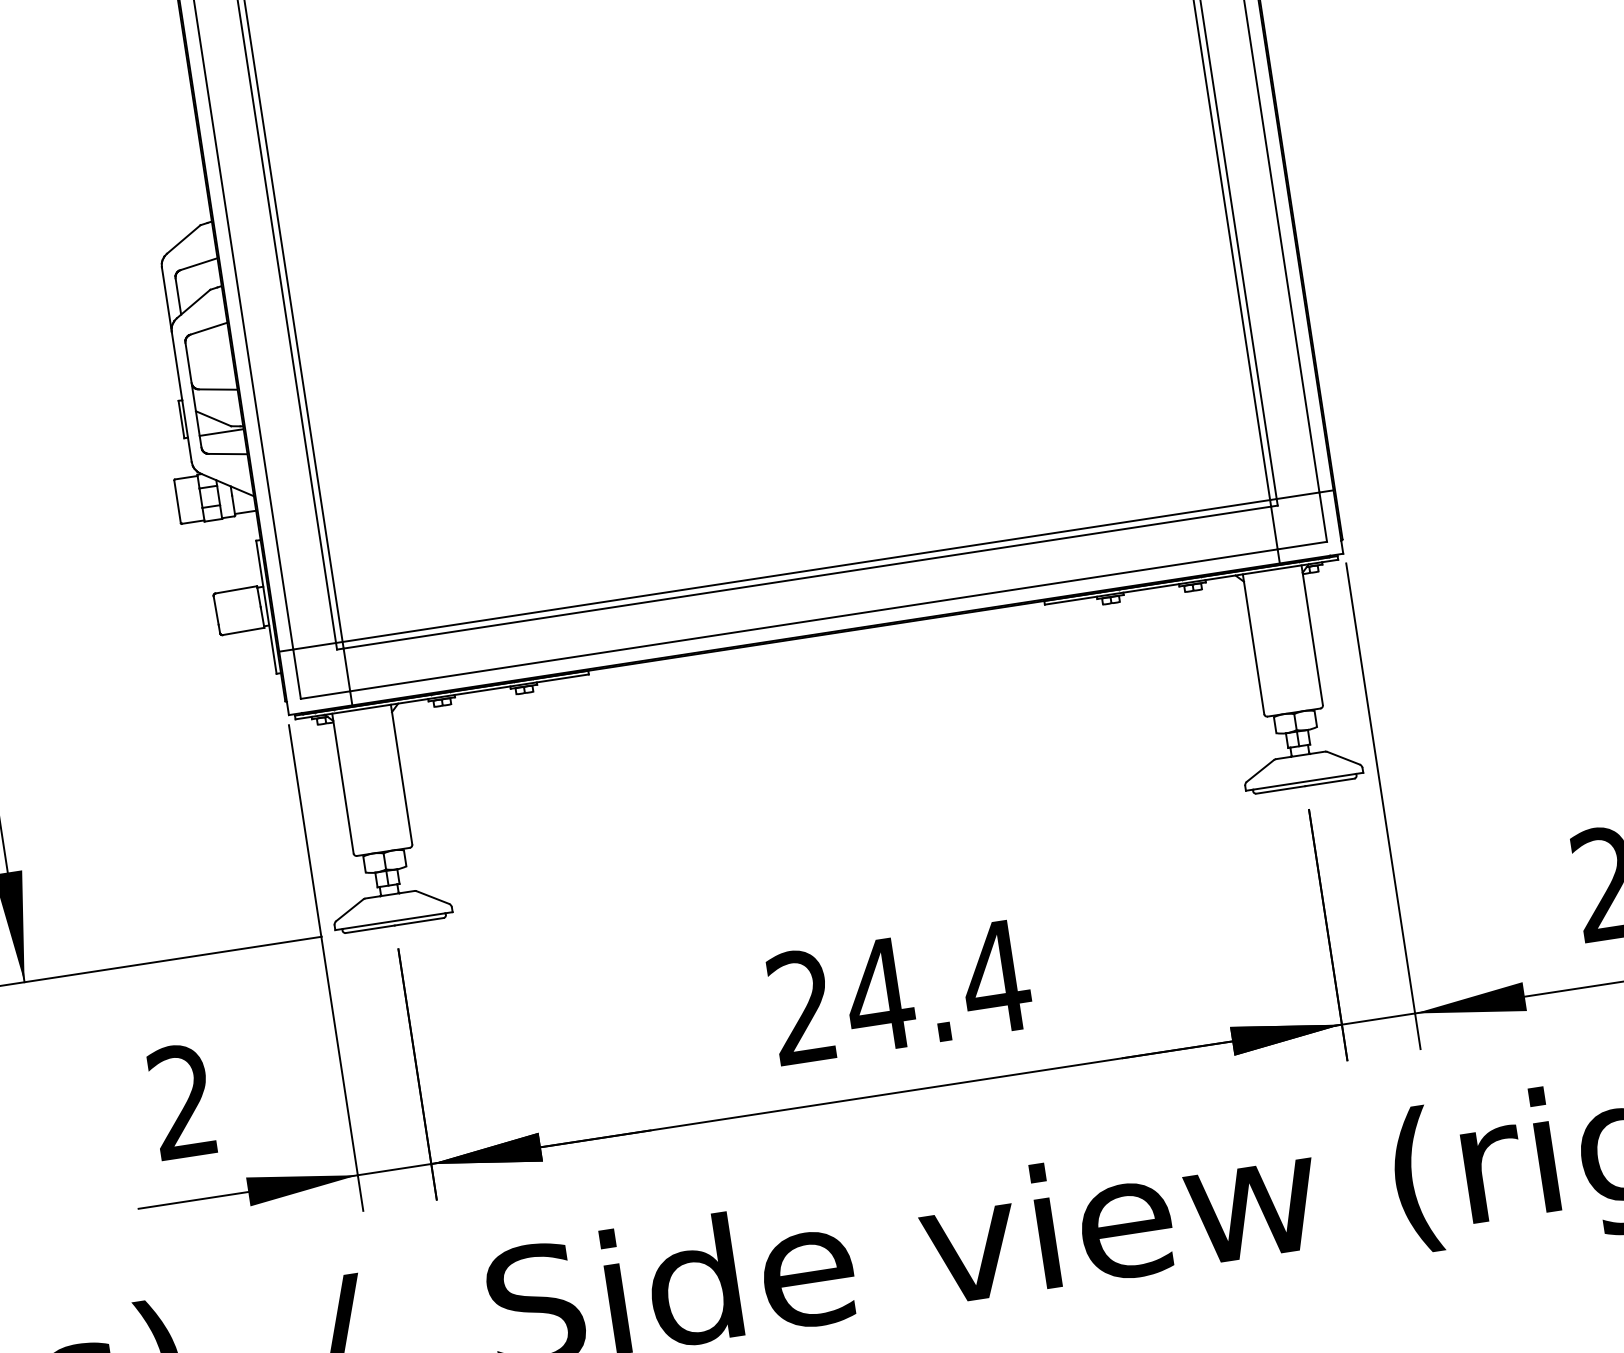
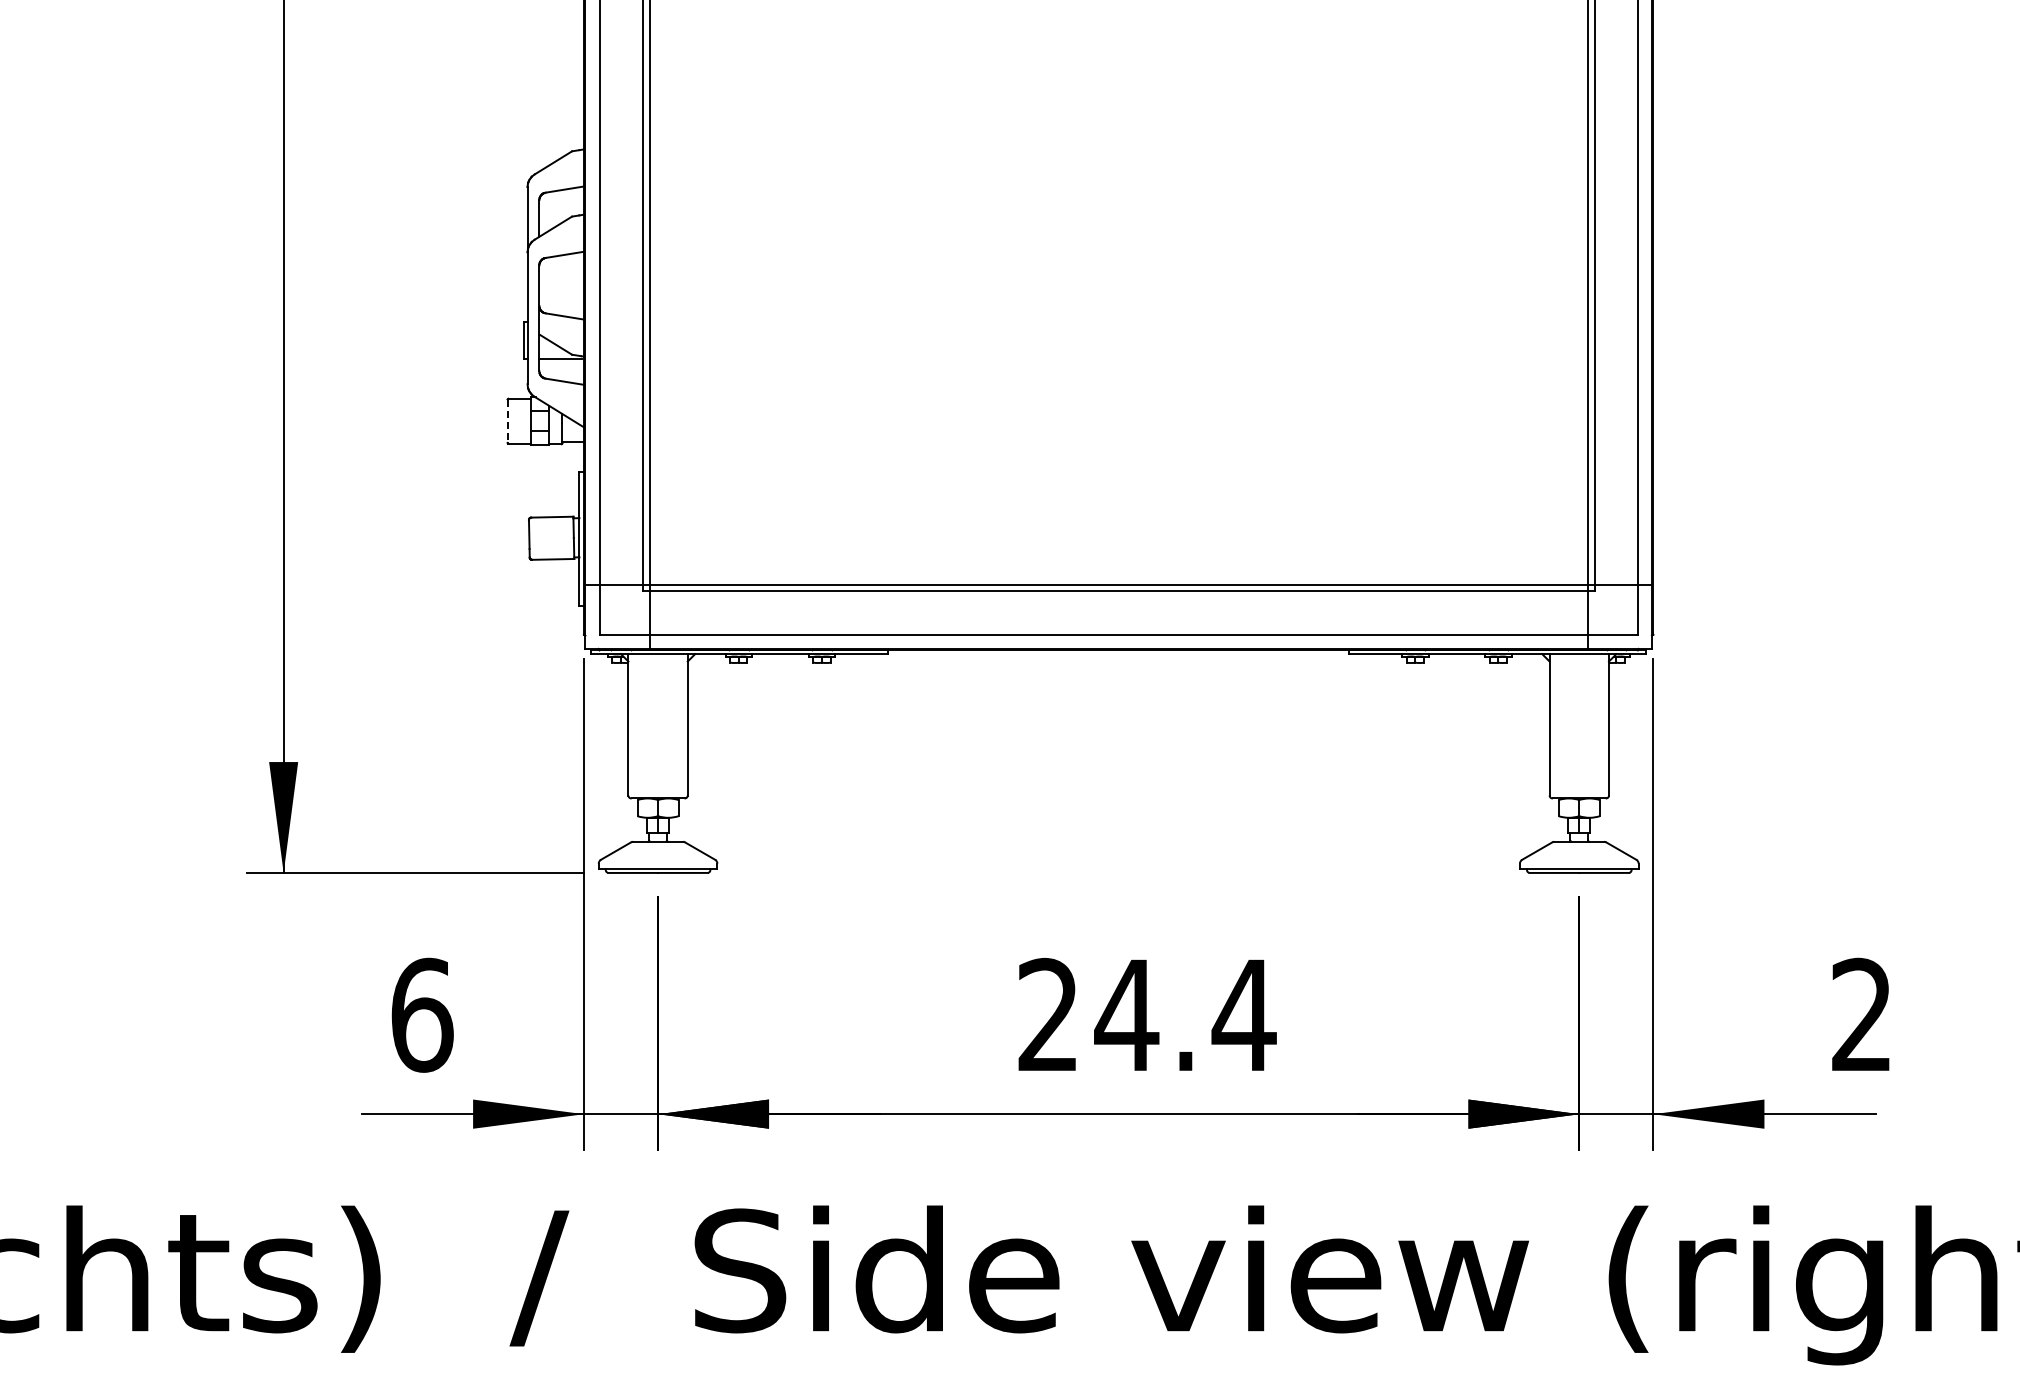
line: (177, 502) -> (507, 421), solid -> dashed
text: (183, 1101) -> (422, 1014), 2 -> 6

